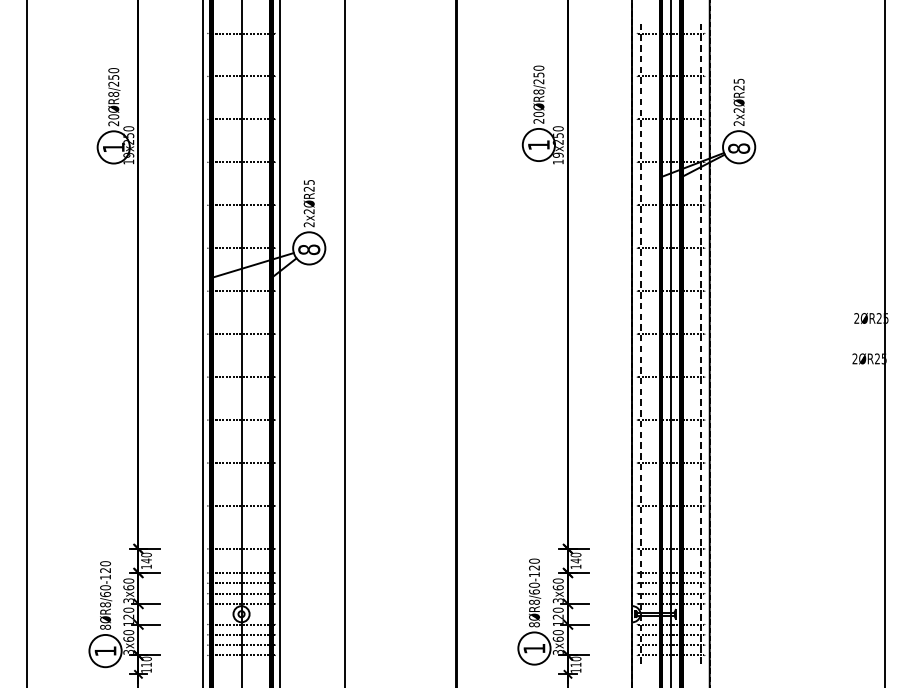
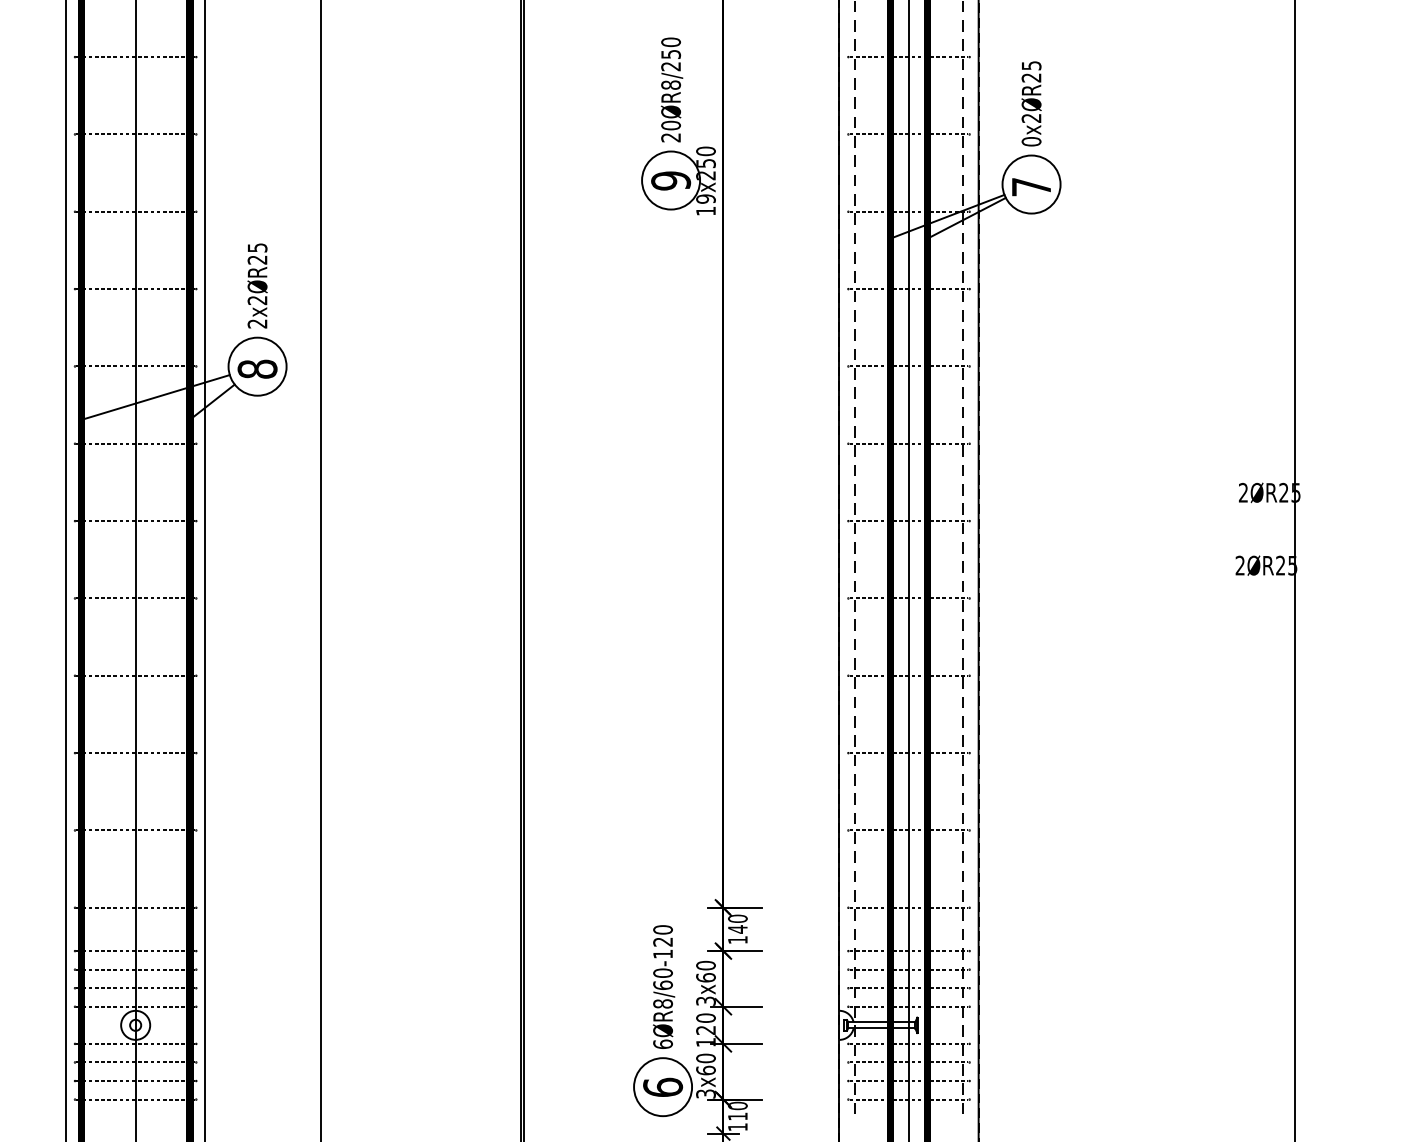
text: (738, 123) -> (1030, 141), 2x2ØR25 -> 0x2ØR25
text: (538, 145) -> (670, 181), 1 -> 9
text: (739, 148) -> (1032, 186), 8 -> 7
text: (534, 624) -> (663, 1043), 8ØR8/60-120 -> 6ØR8/60-120
text: (534, 648) -> (663, 1087), 1 -> 6

